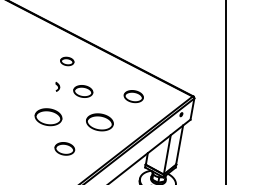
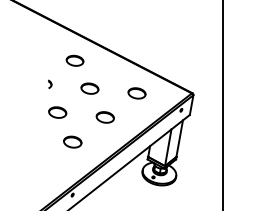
part: (66, 61) -> (74, 60), size x1.43
part: (58, 85) -> (50, 83), moved
part: (48, 117) -> (57, 112), size x0.71
part: (98, 122) -> (104, 117), size x0.71

